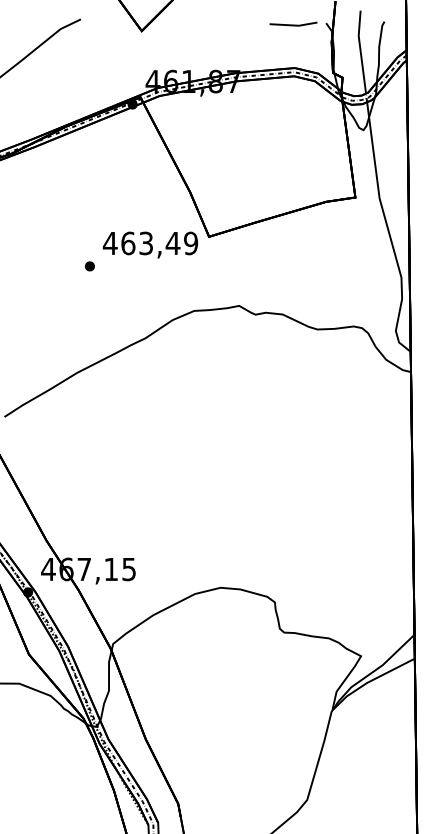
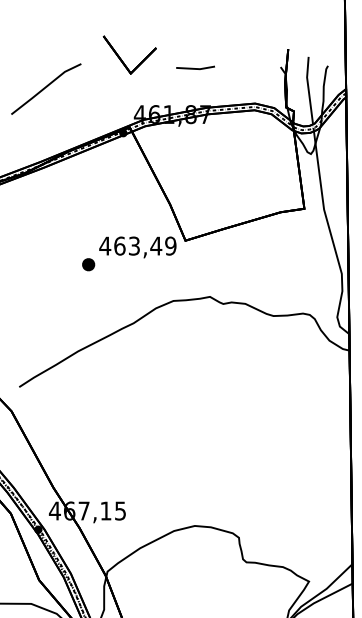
line: (293, 24) -> (195, 68), moved
part: (89, 266) -> (88, 264), size x1.6

